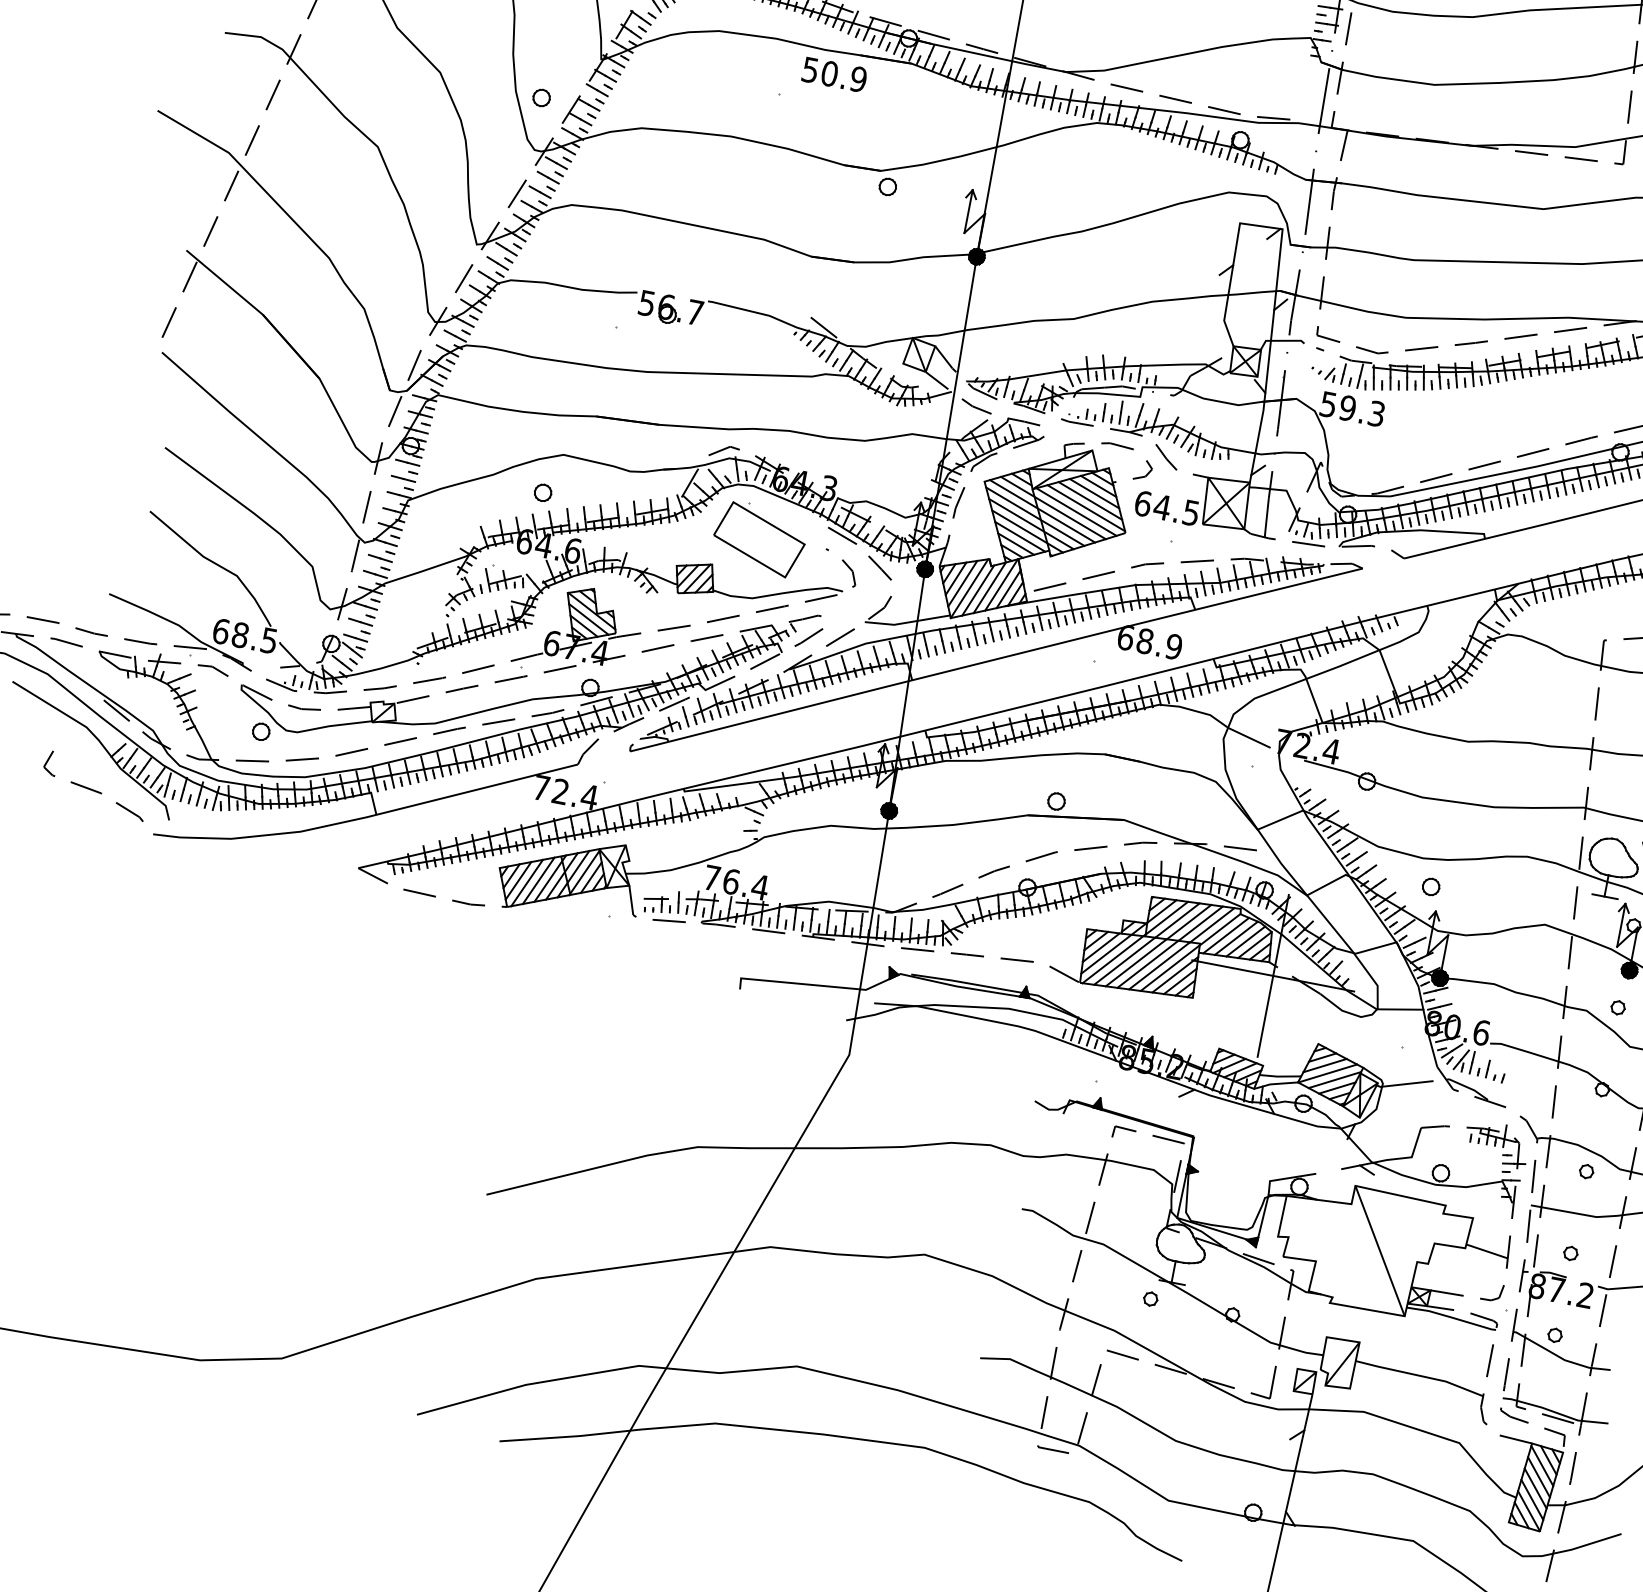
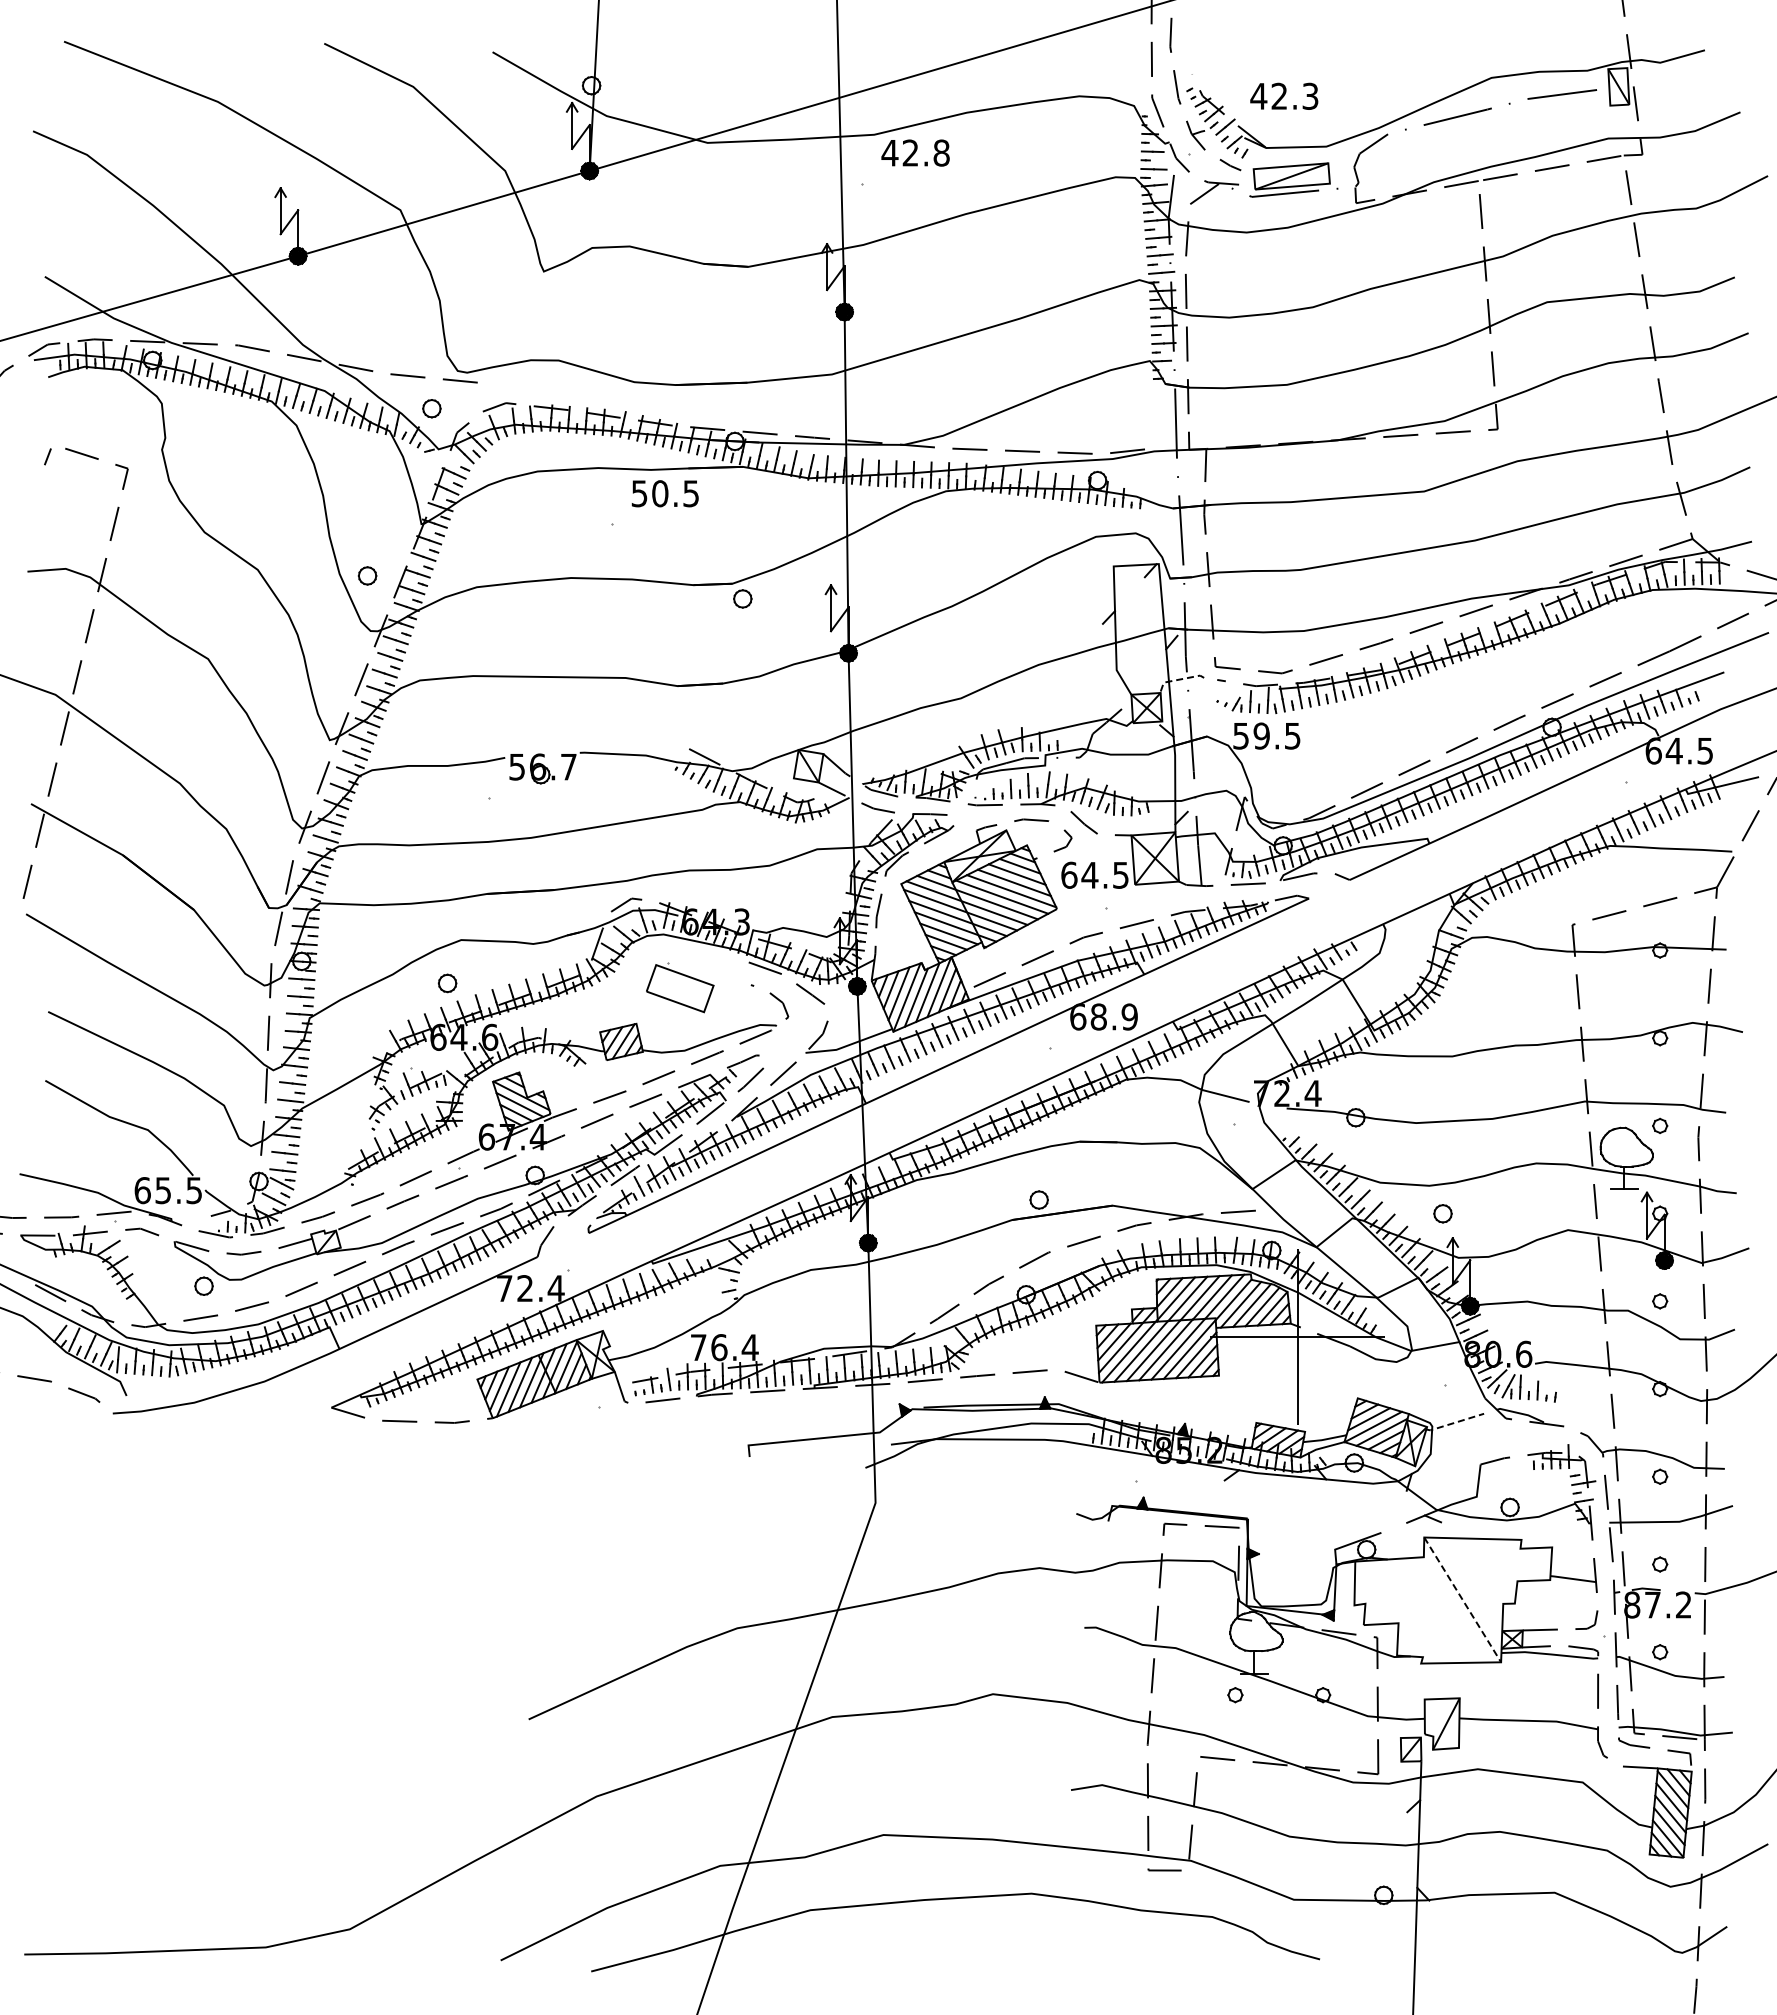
text: (858, 79) -> (691, 493), 50.9 -> 50.5
line: (1280, 340) -> (1178, 679), solid -> dashed
text: (1376, 413) -> (1292, 735), 59.3 -> 59.5
part: (758, 538) -> (679, 987), size x0.7
text: (240, 635) -> (163, 1190), 68.5 -> 65.5
line: (1404, 1083) -> (1454, 1422), solid -> dashed
line: (1379, 1251) -> (1462, 1600), solid -> dashed

